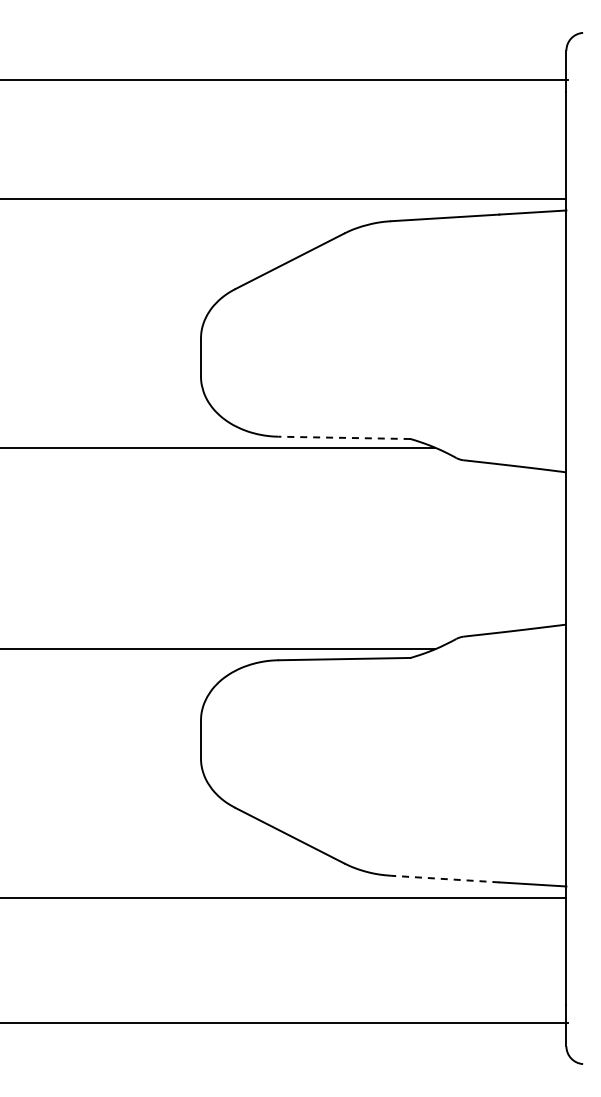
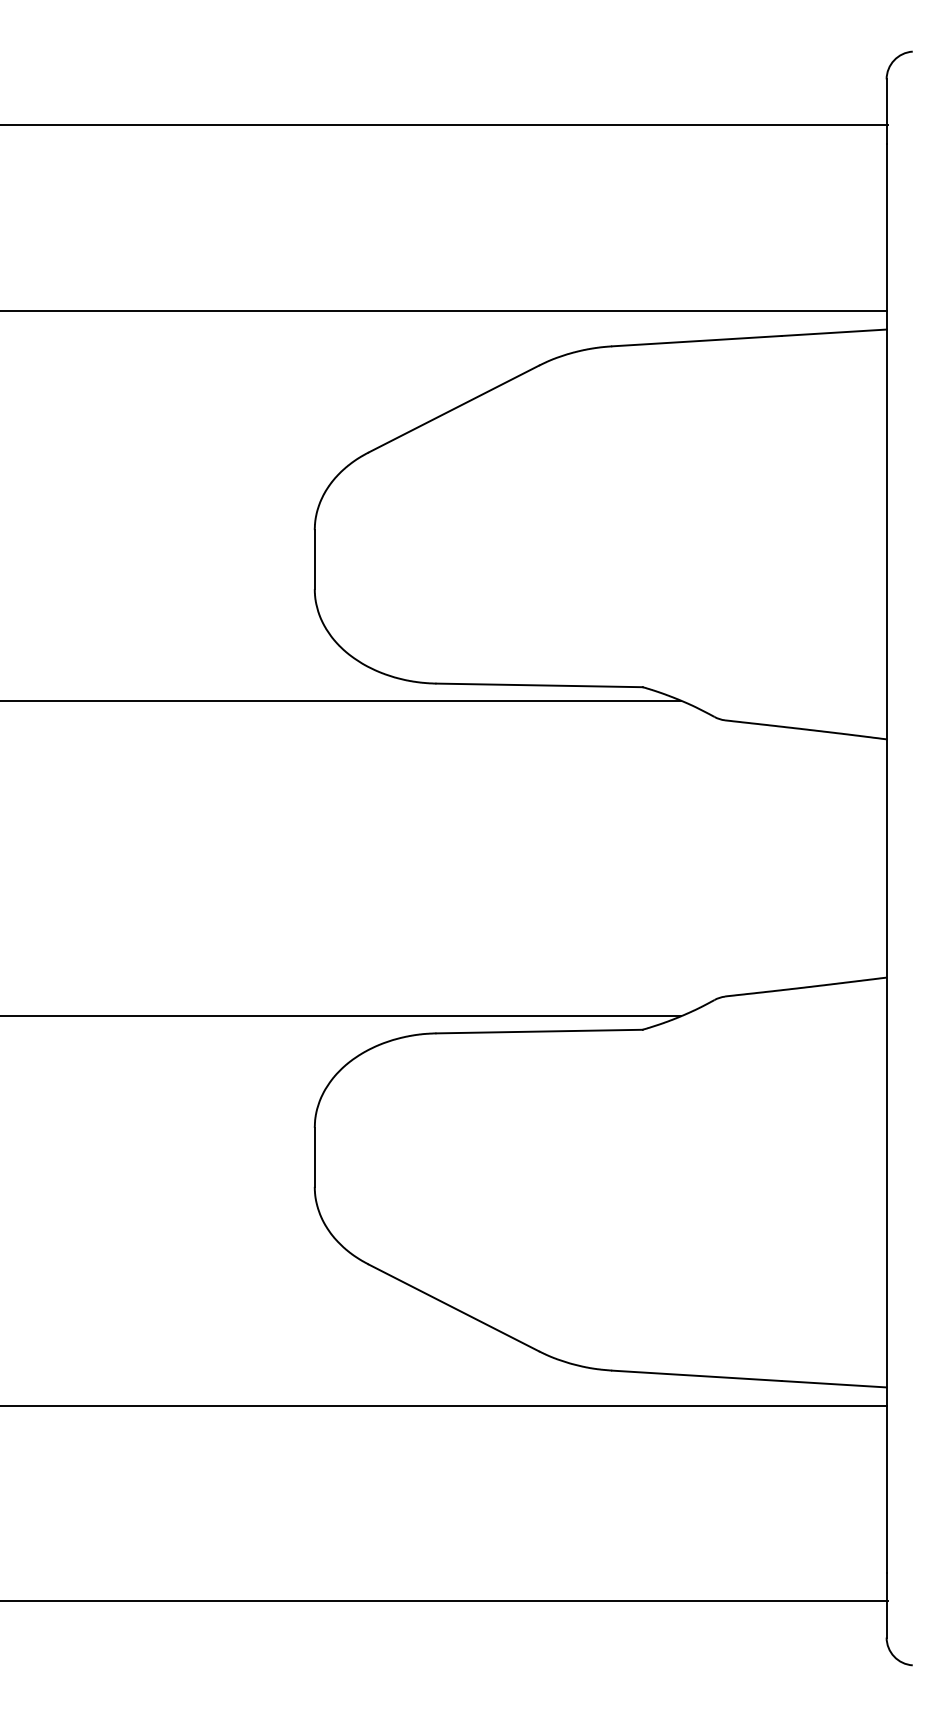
line: (344, 437) -> (539, 684), dashed -> solid
line: (444, 879) -> (695, 1376), dashed -> solid

